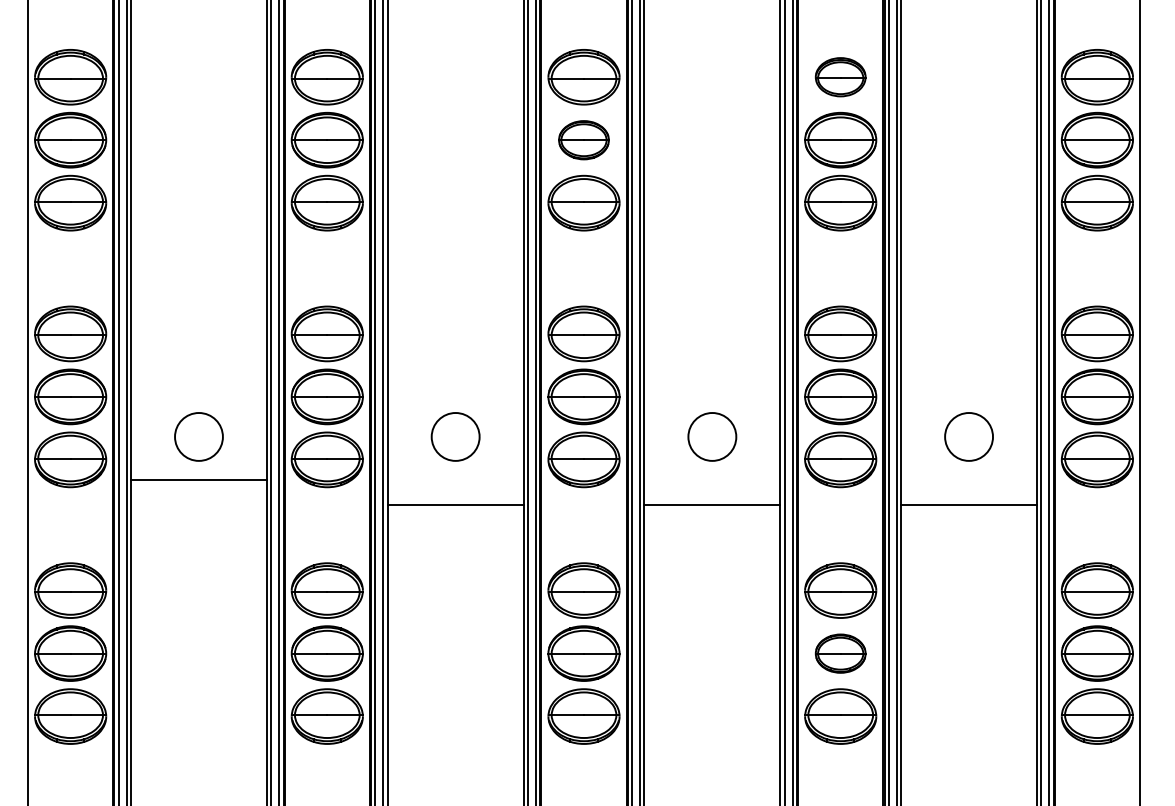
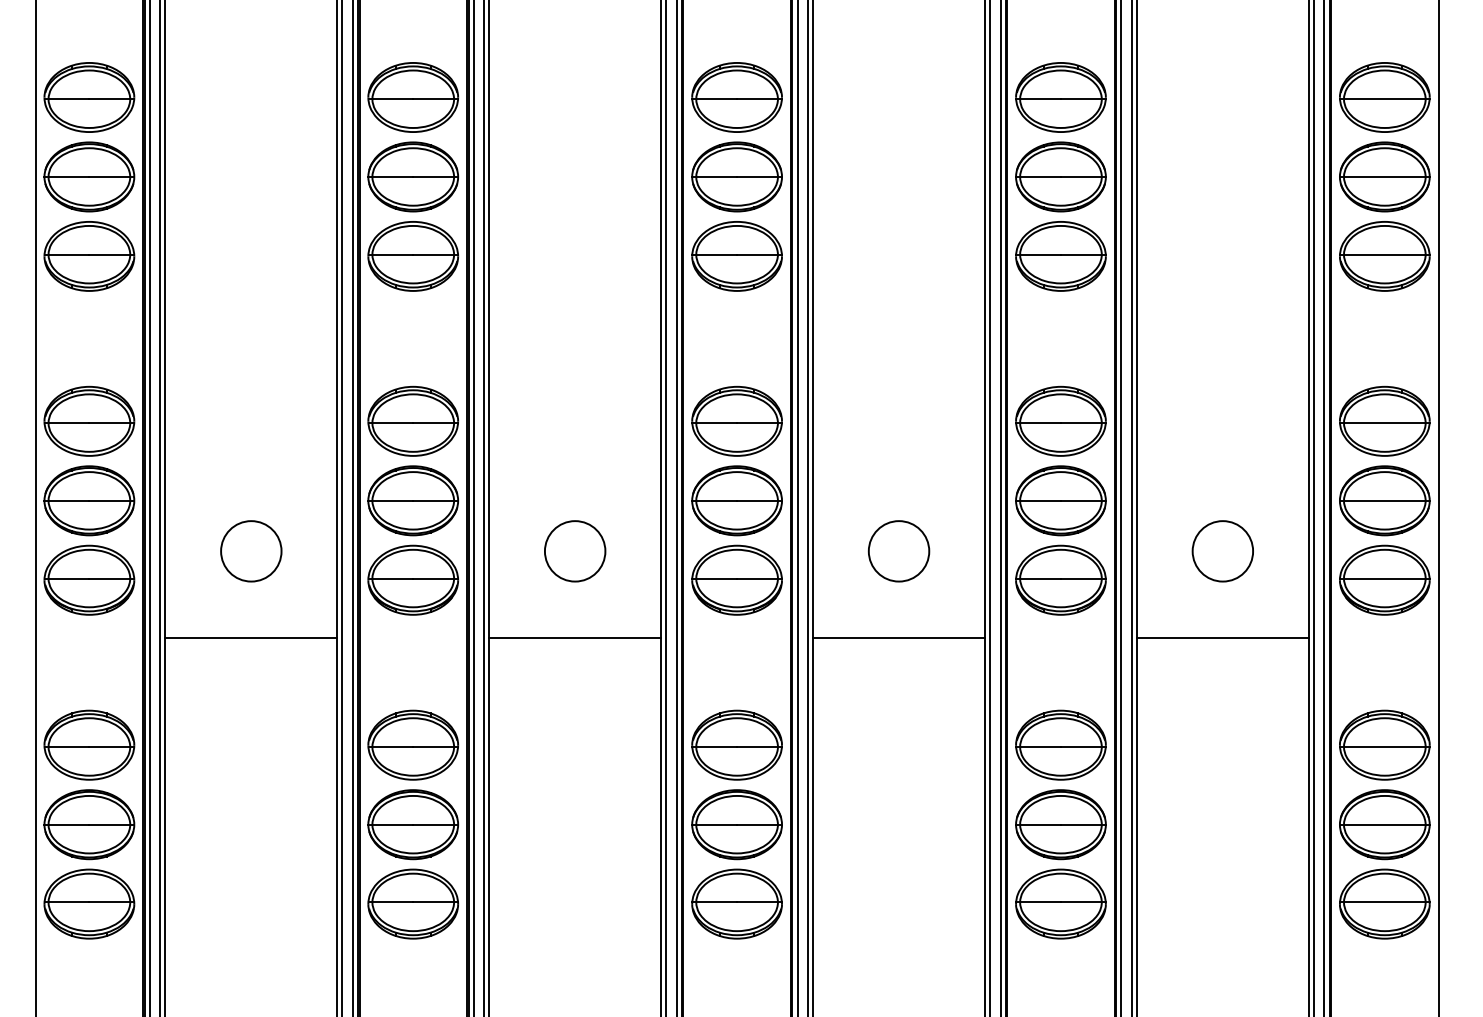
part: (840, 77) -> (1060, 97), size x1.43
part: (583, 139) -> (736, 176), size x1.43
line: (199, 479) -> (251, 637), moved
part: (840, 653) -> (1060, 824), size x1.43

